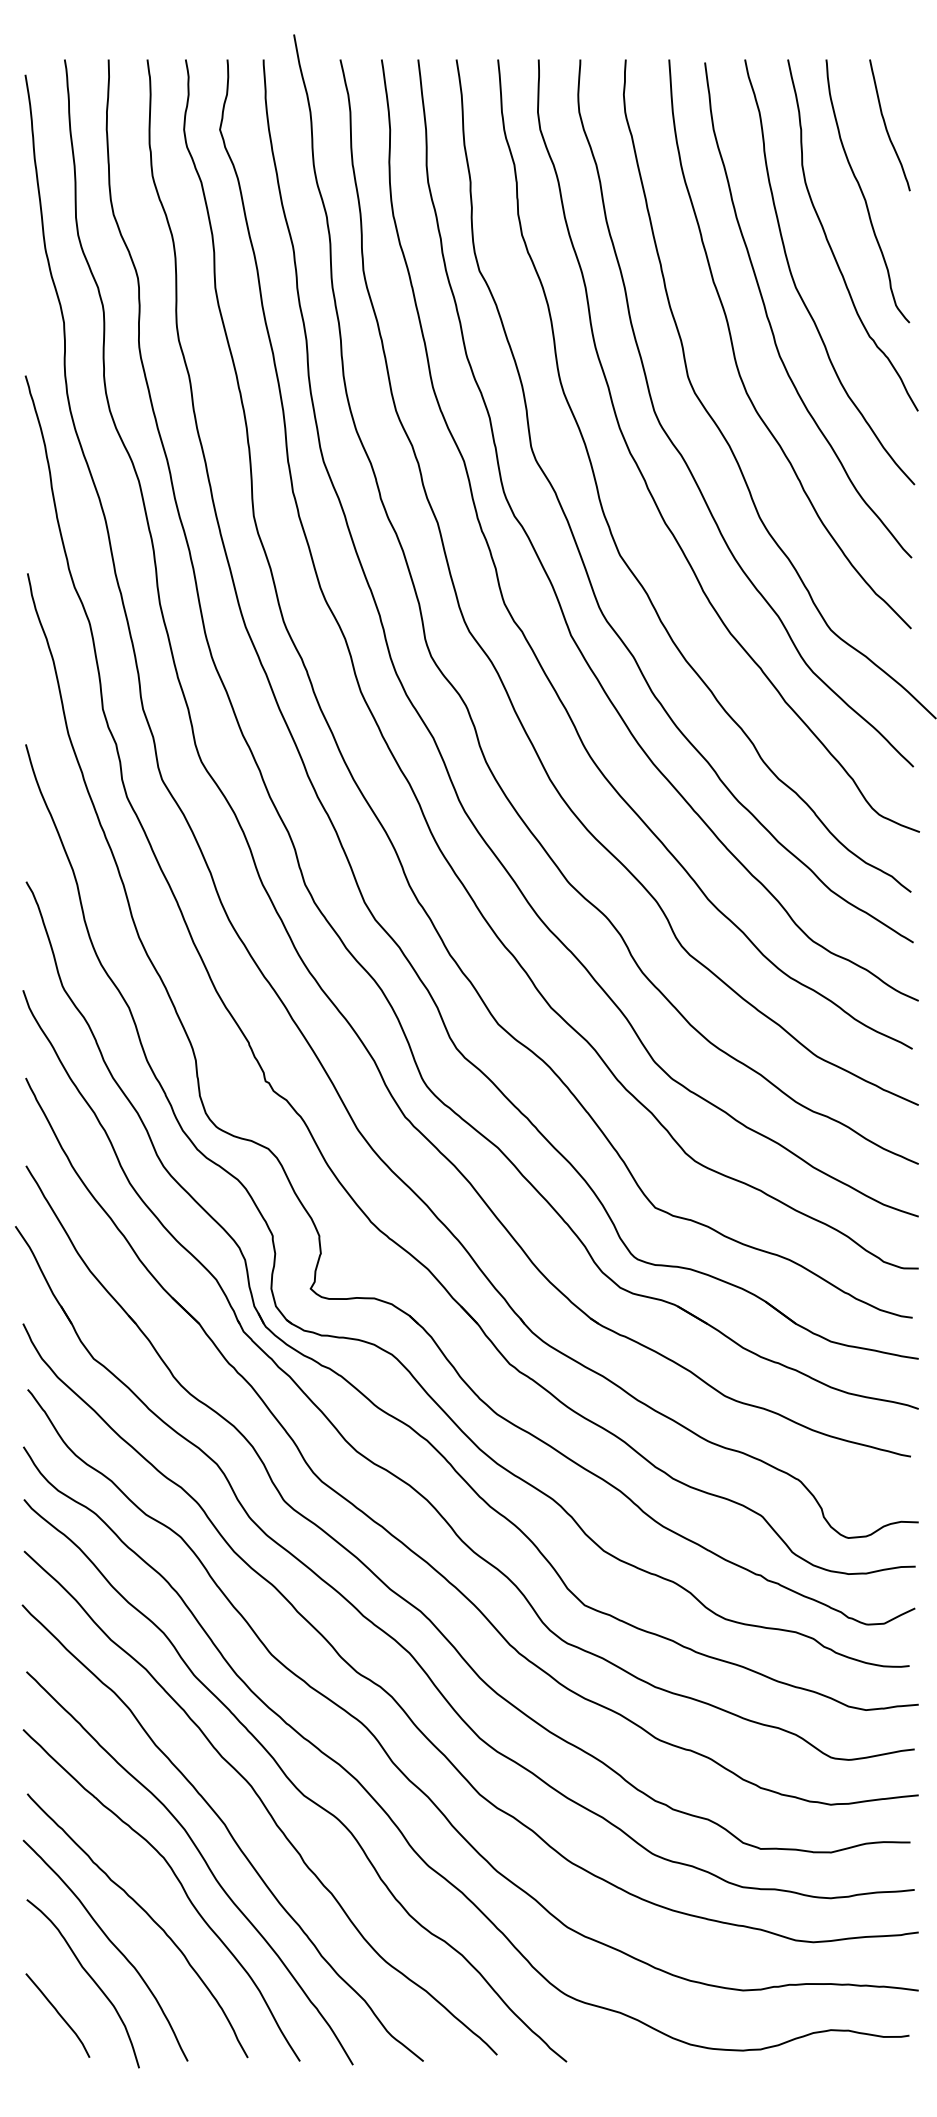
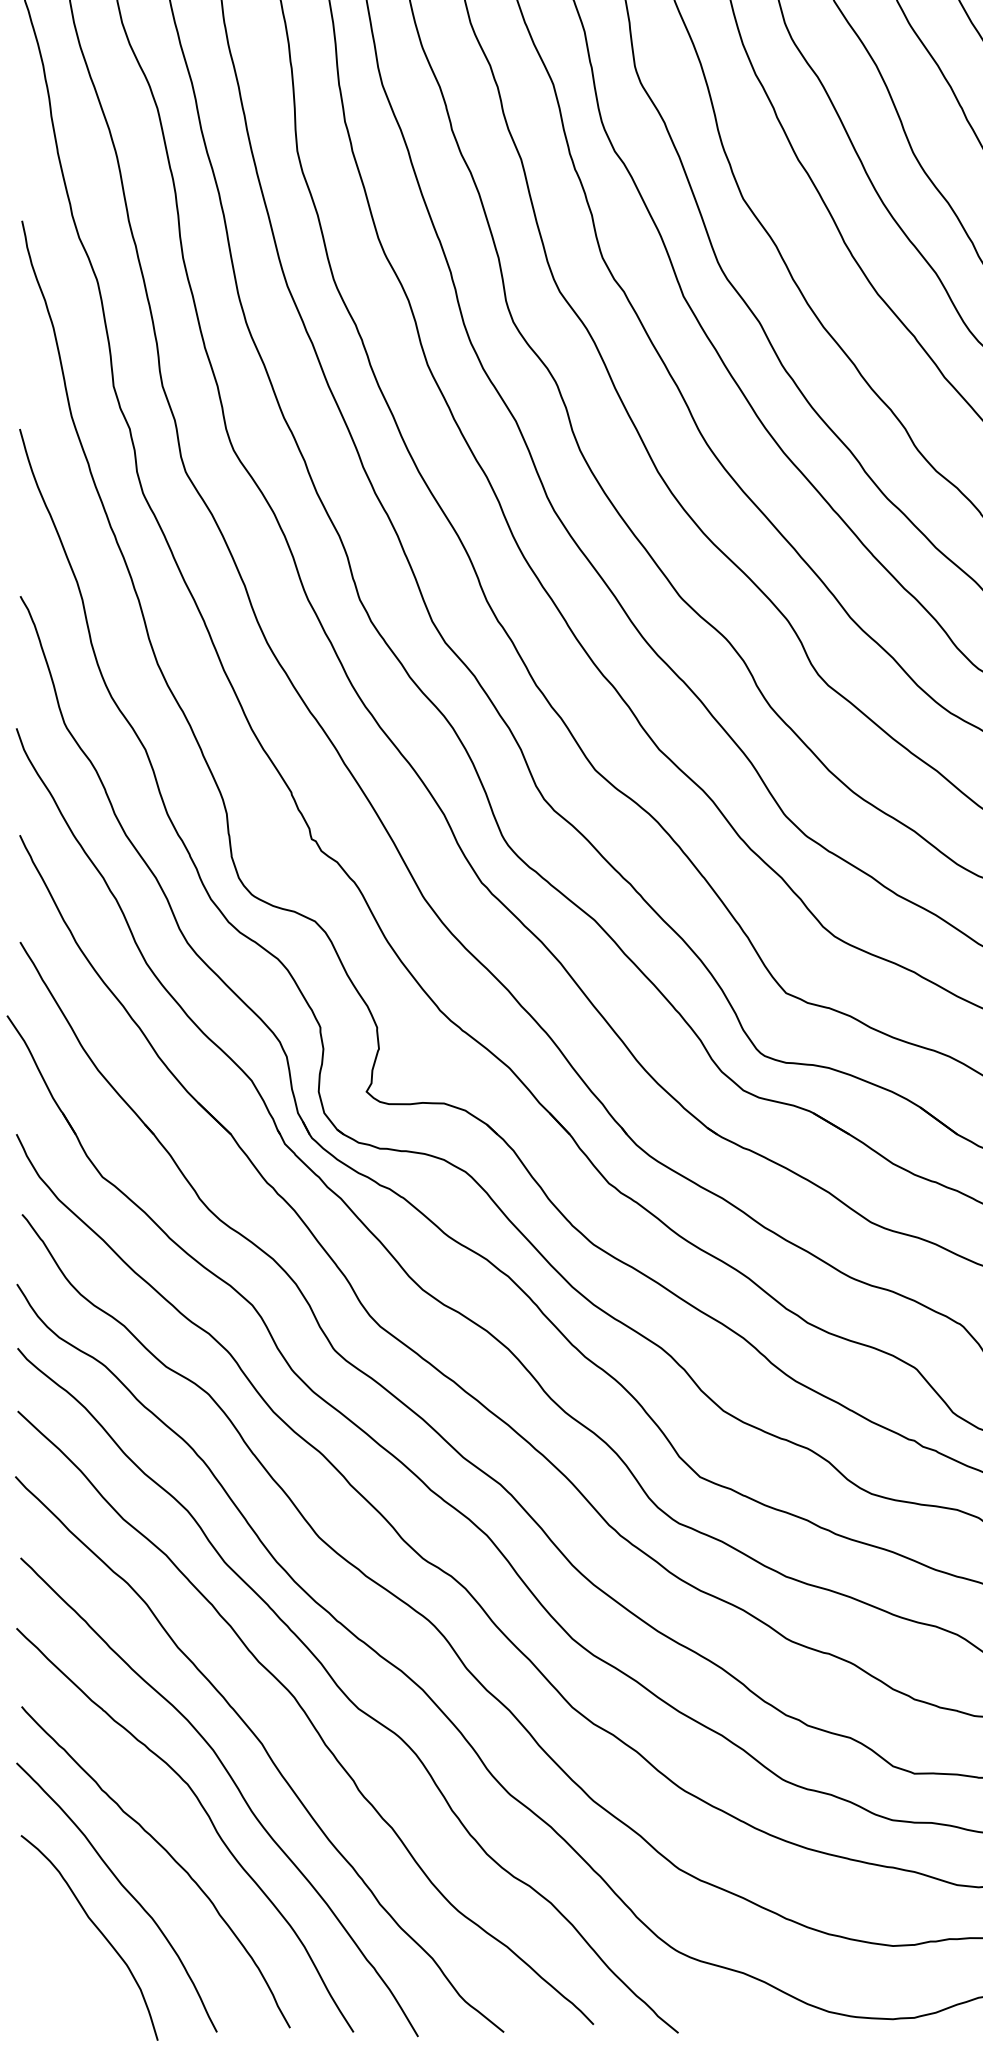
curve: (58, 2014) -> (59, 1975), removed

